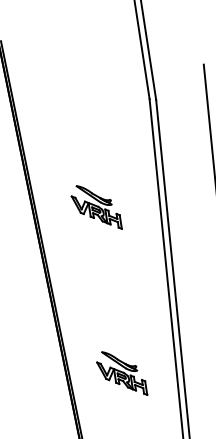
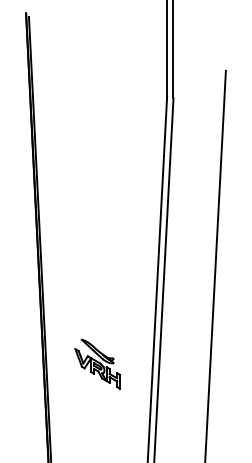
part: (95, 207) -> (97, 195), removed

